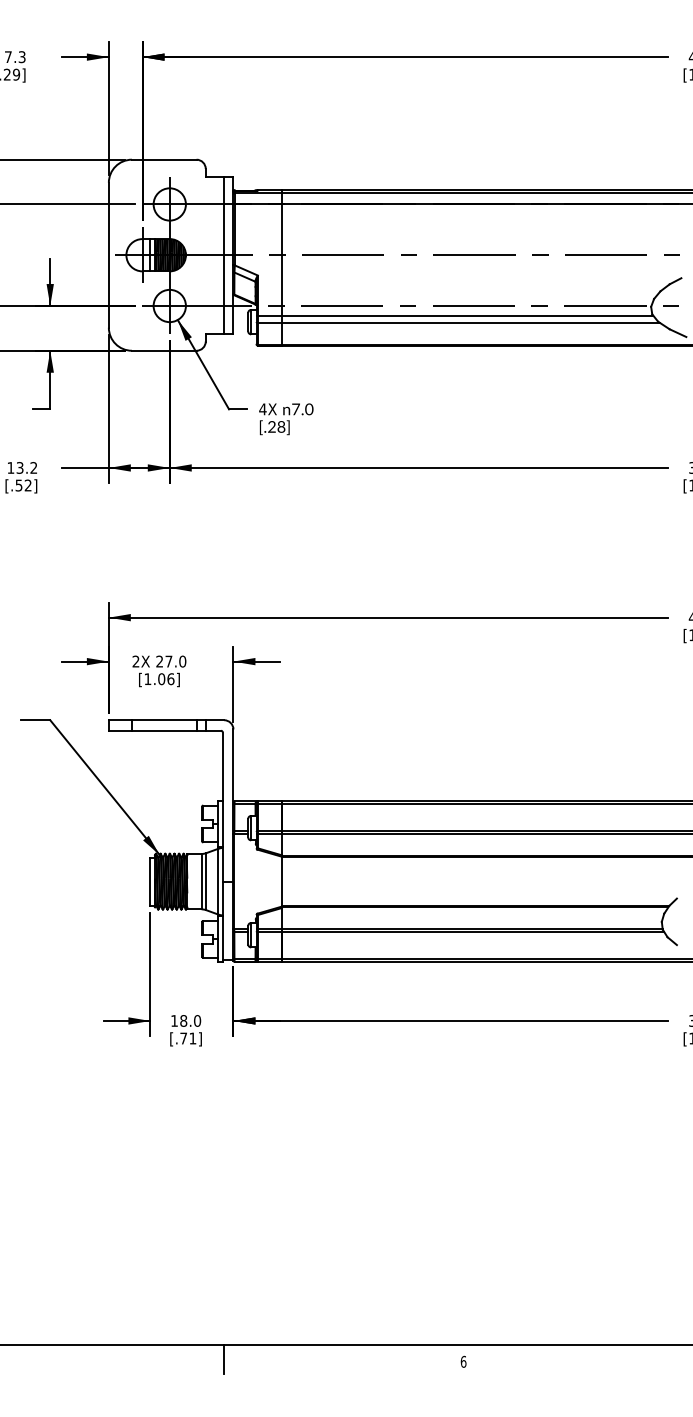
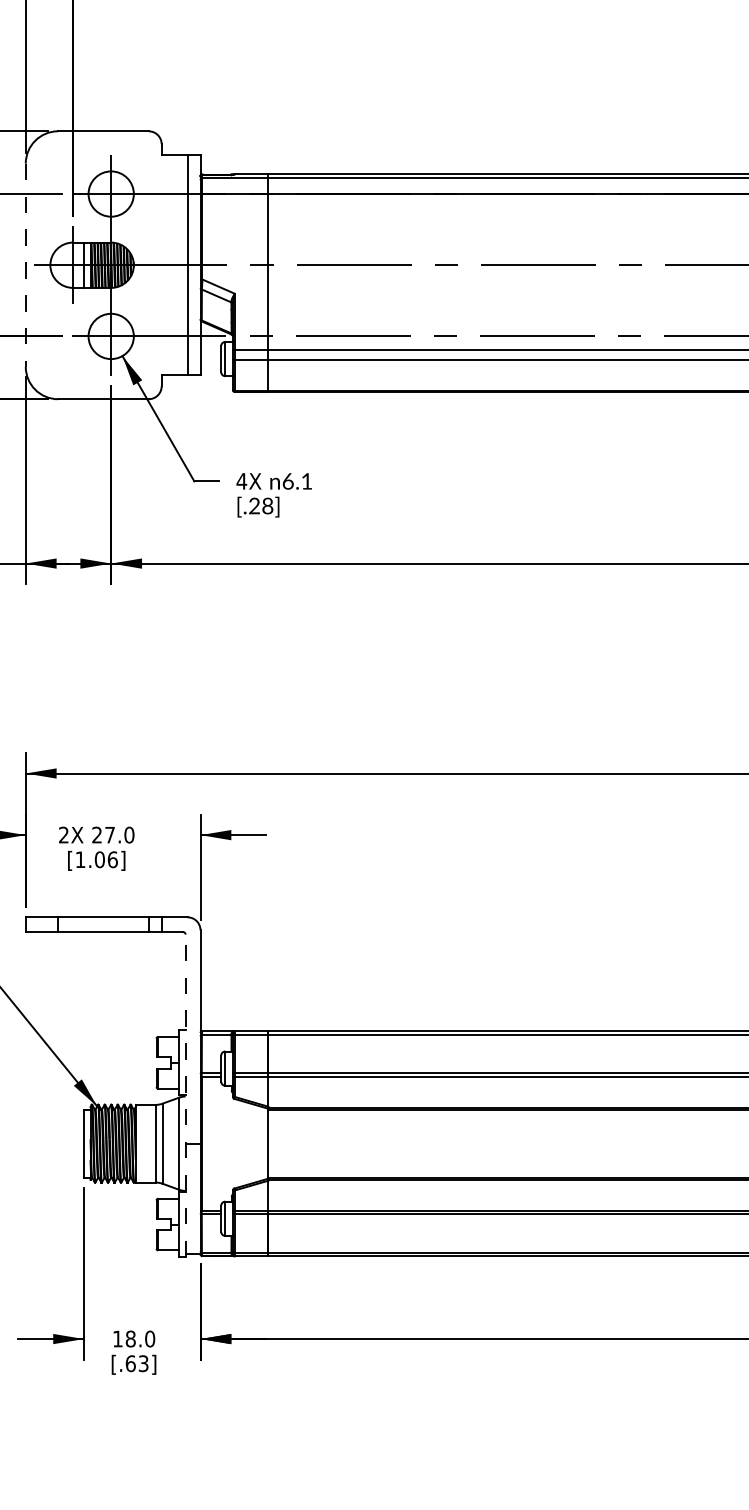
line: (108, 255) -> (25, 265), solid -> dashed
text: (302, 409) -> (297, 481), 7.0 -> 6.1
line: (222, 847) -> (185, 1095), solid -> dashed
text: (188, 1038) -> (137, 1363), [.71] -> [.63]

